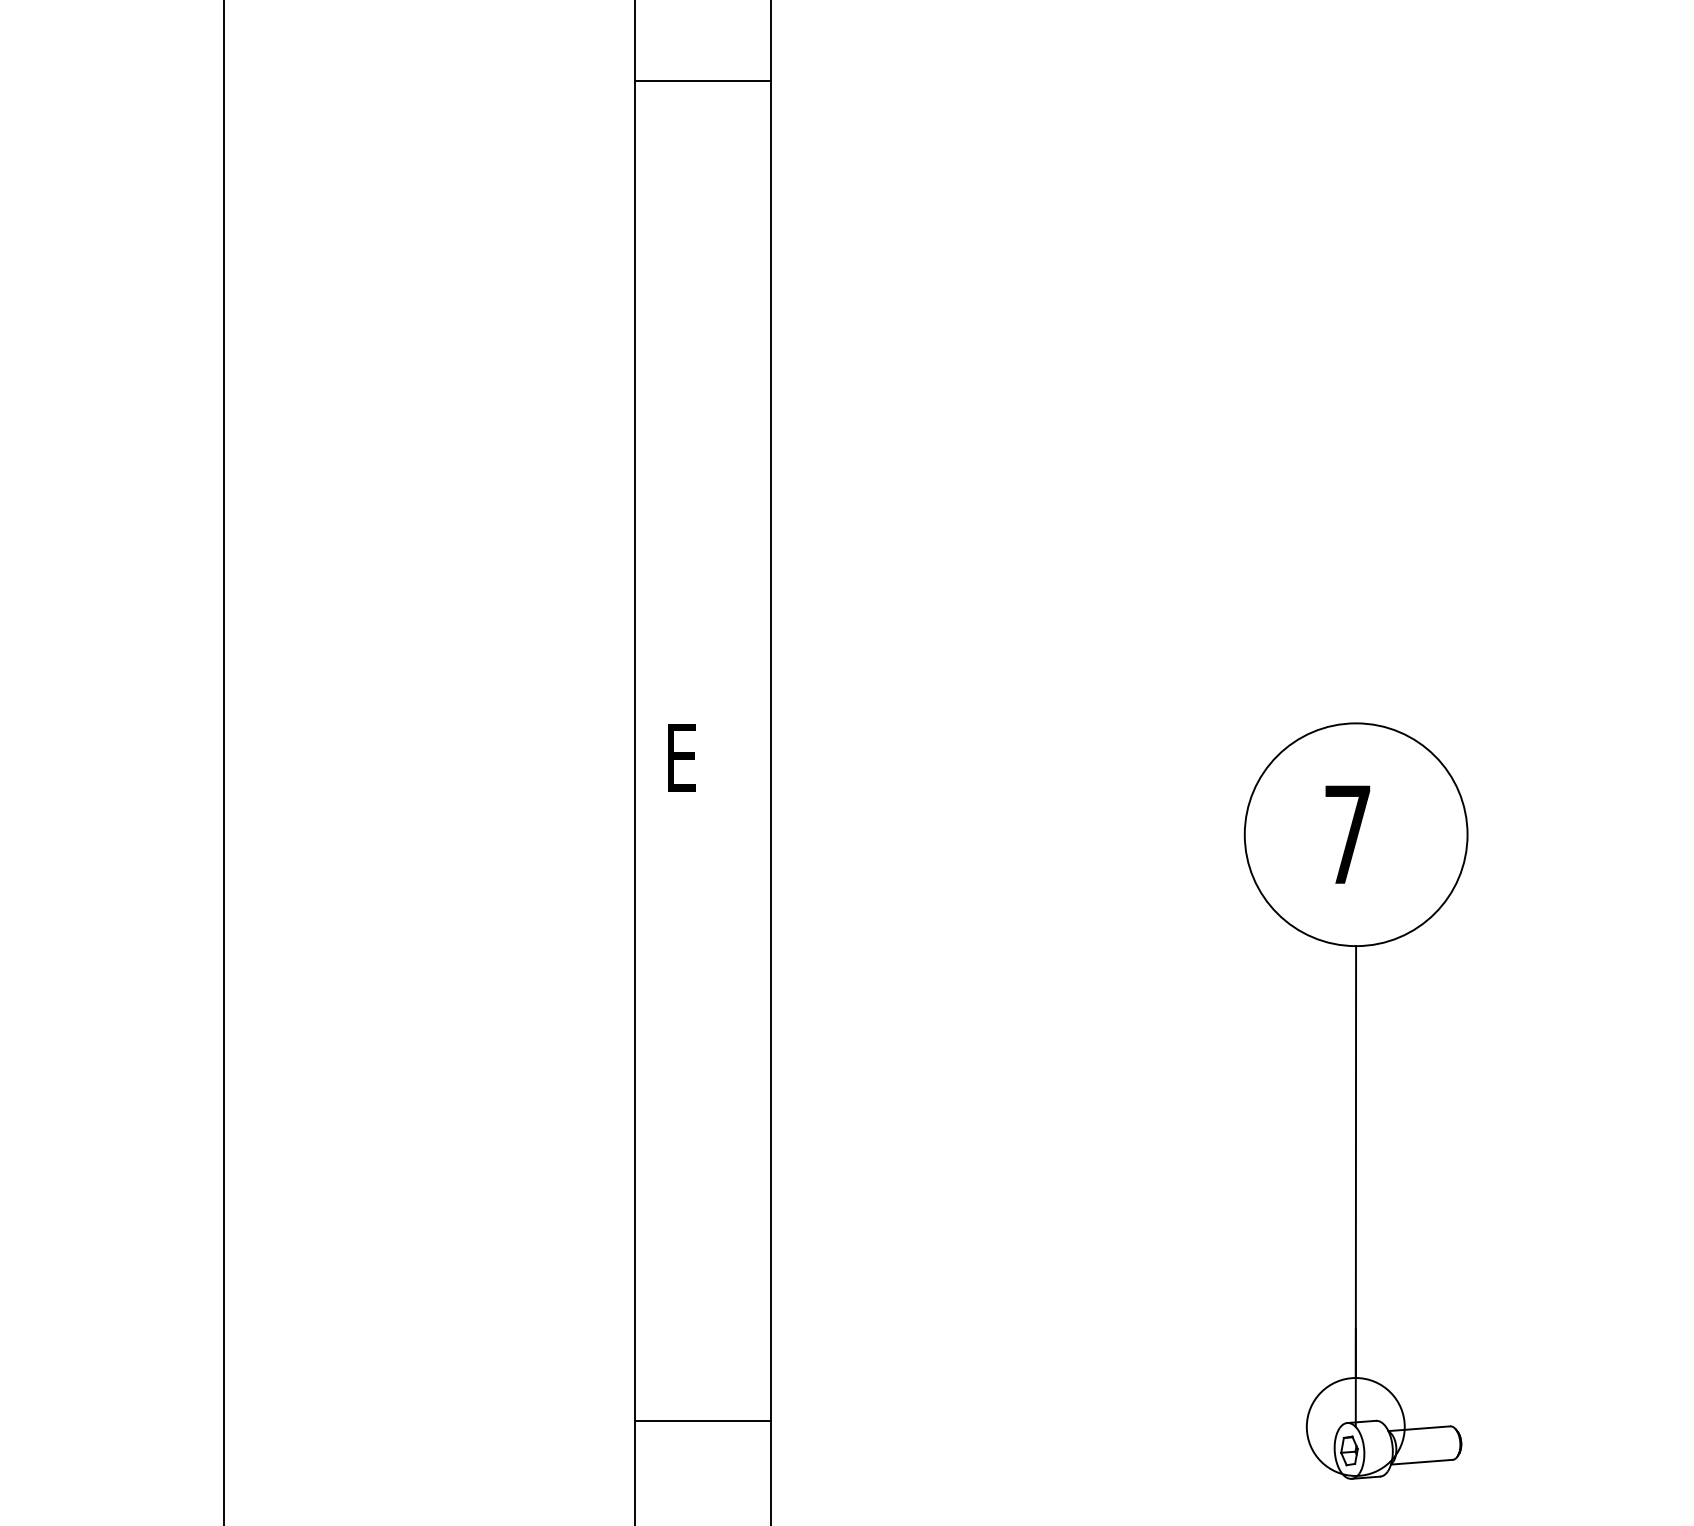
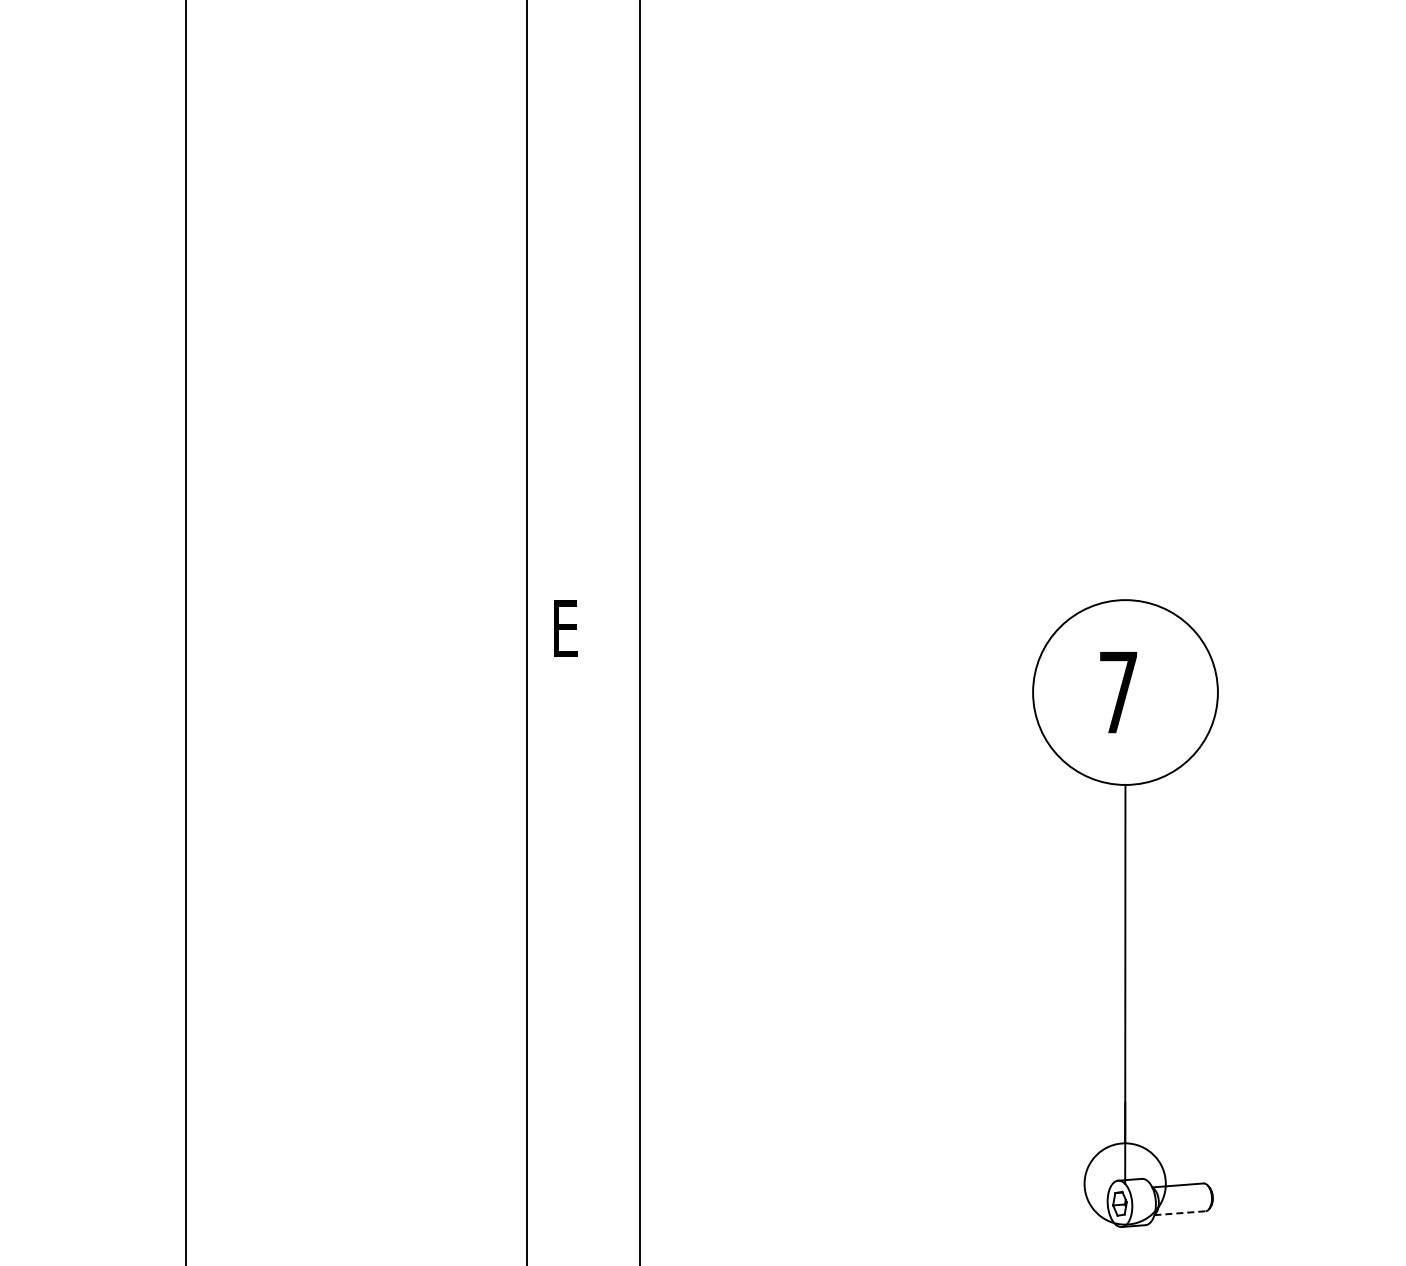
line: (702, 80) -> (583, 66), removed
line: (702, 1421) -> (583, 1179), removed
line: (1422, 1462) -> (1180, 1213), solid -> dashed

